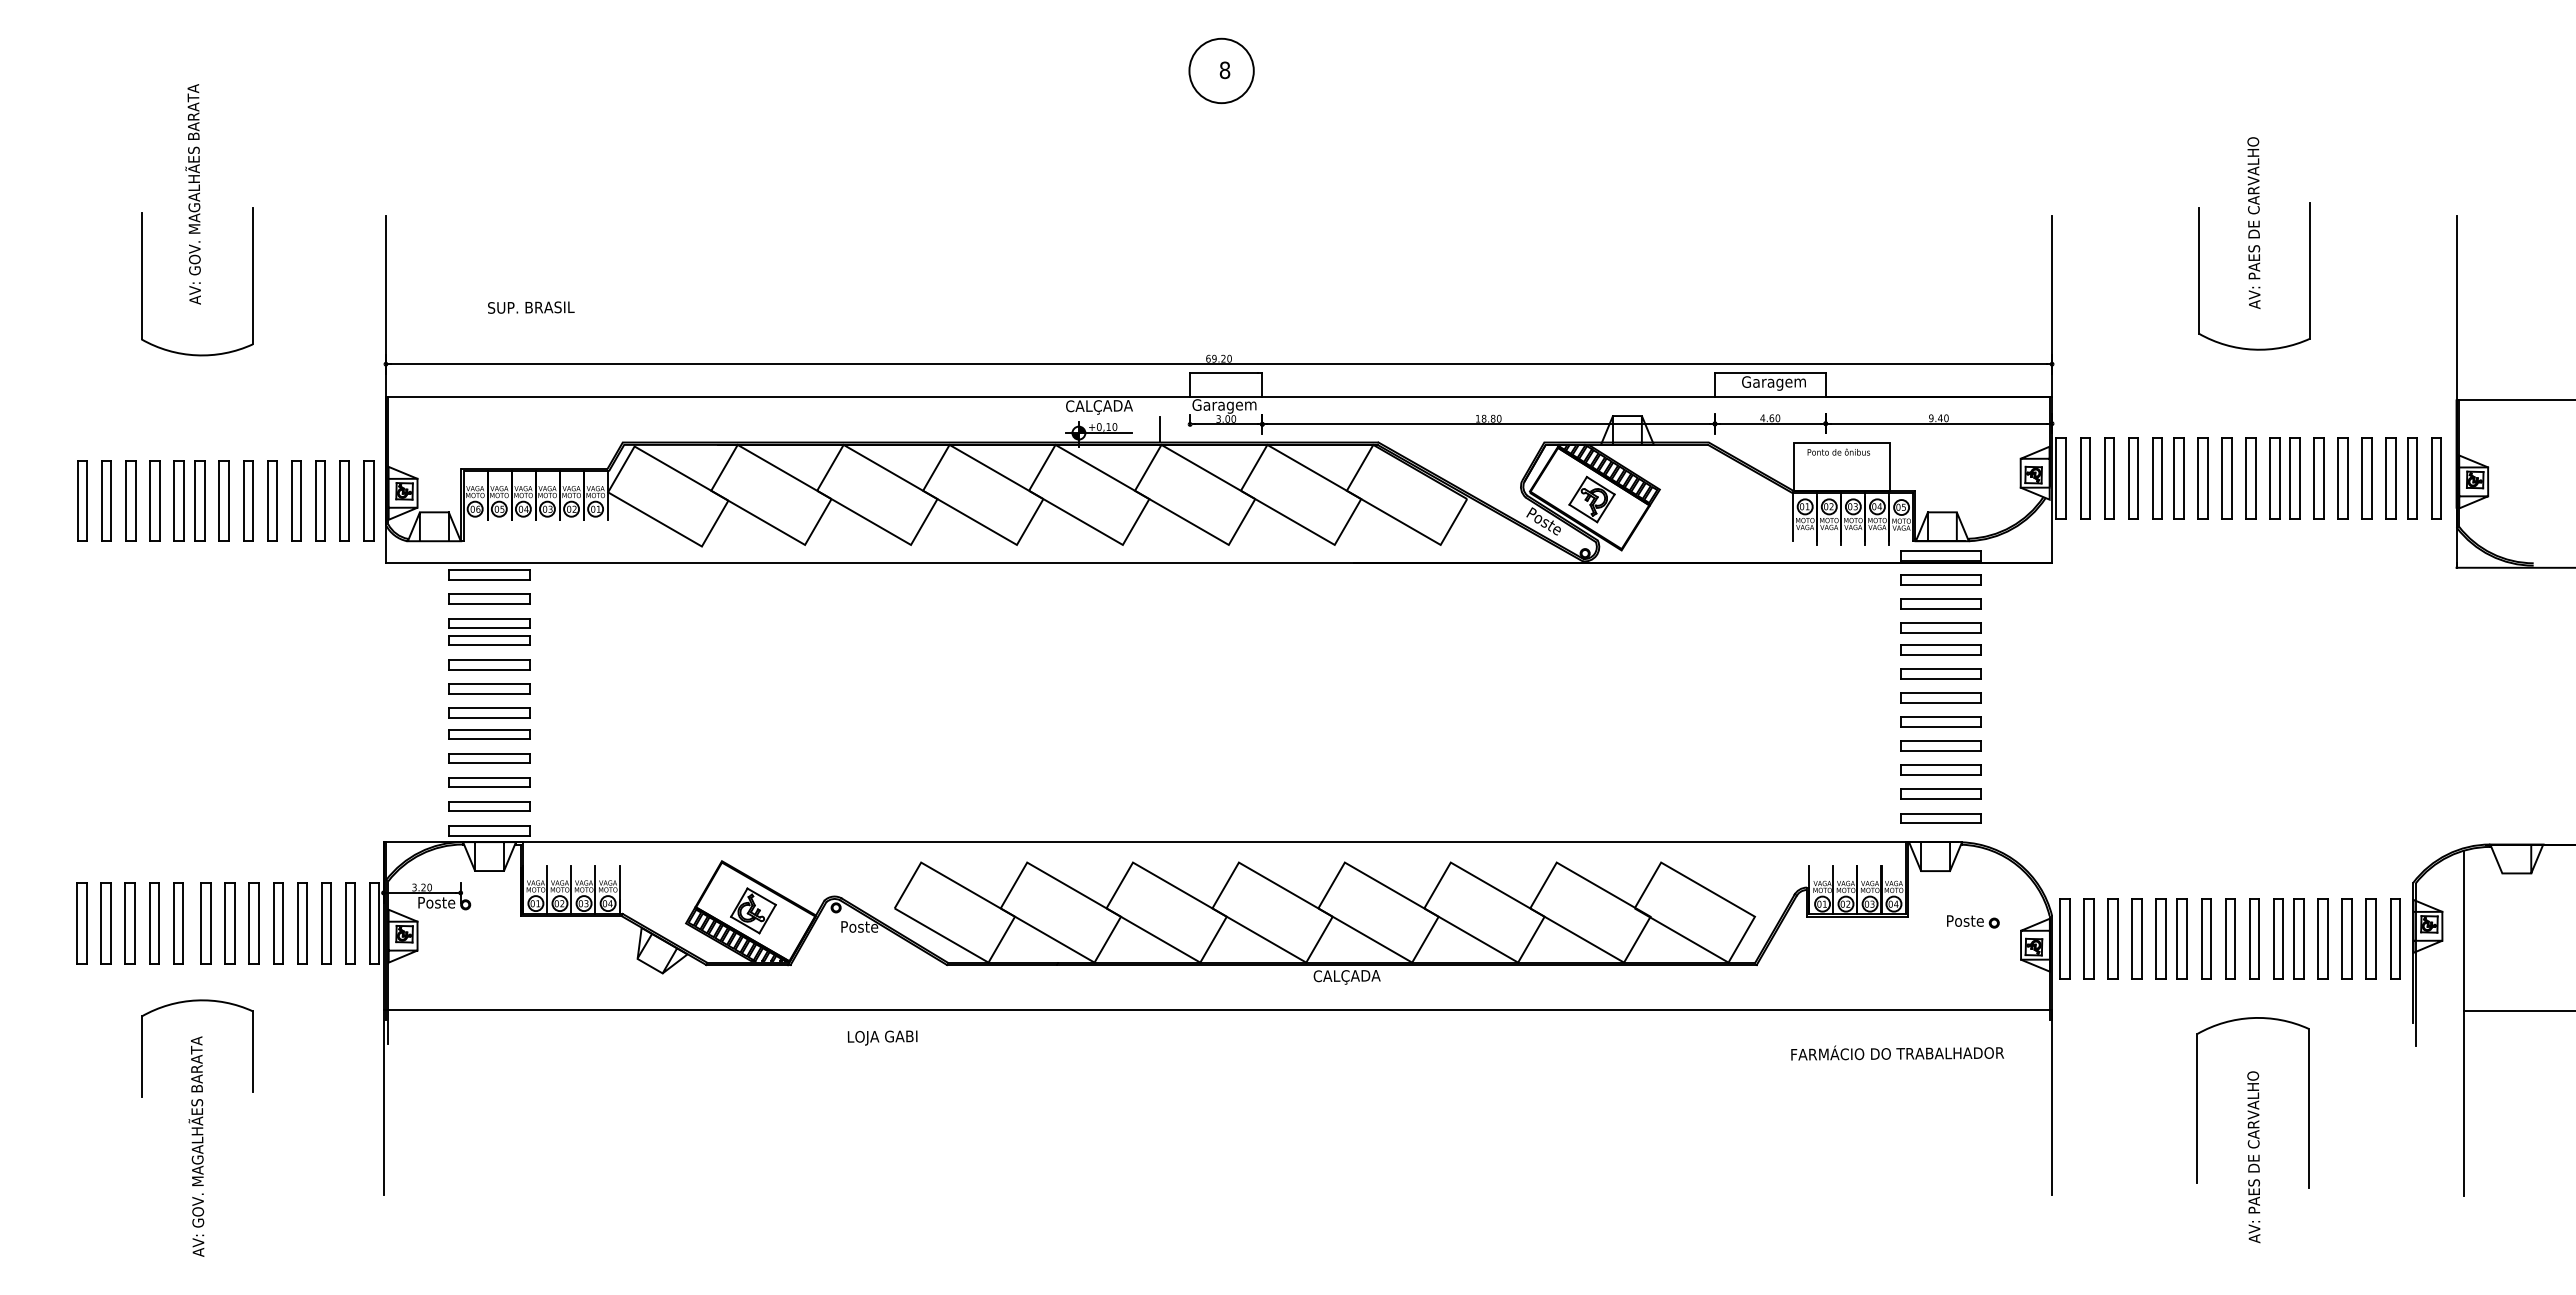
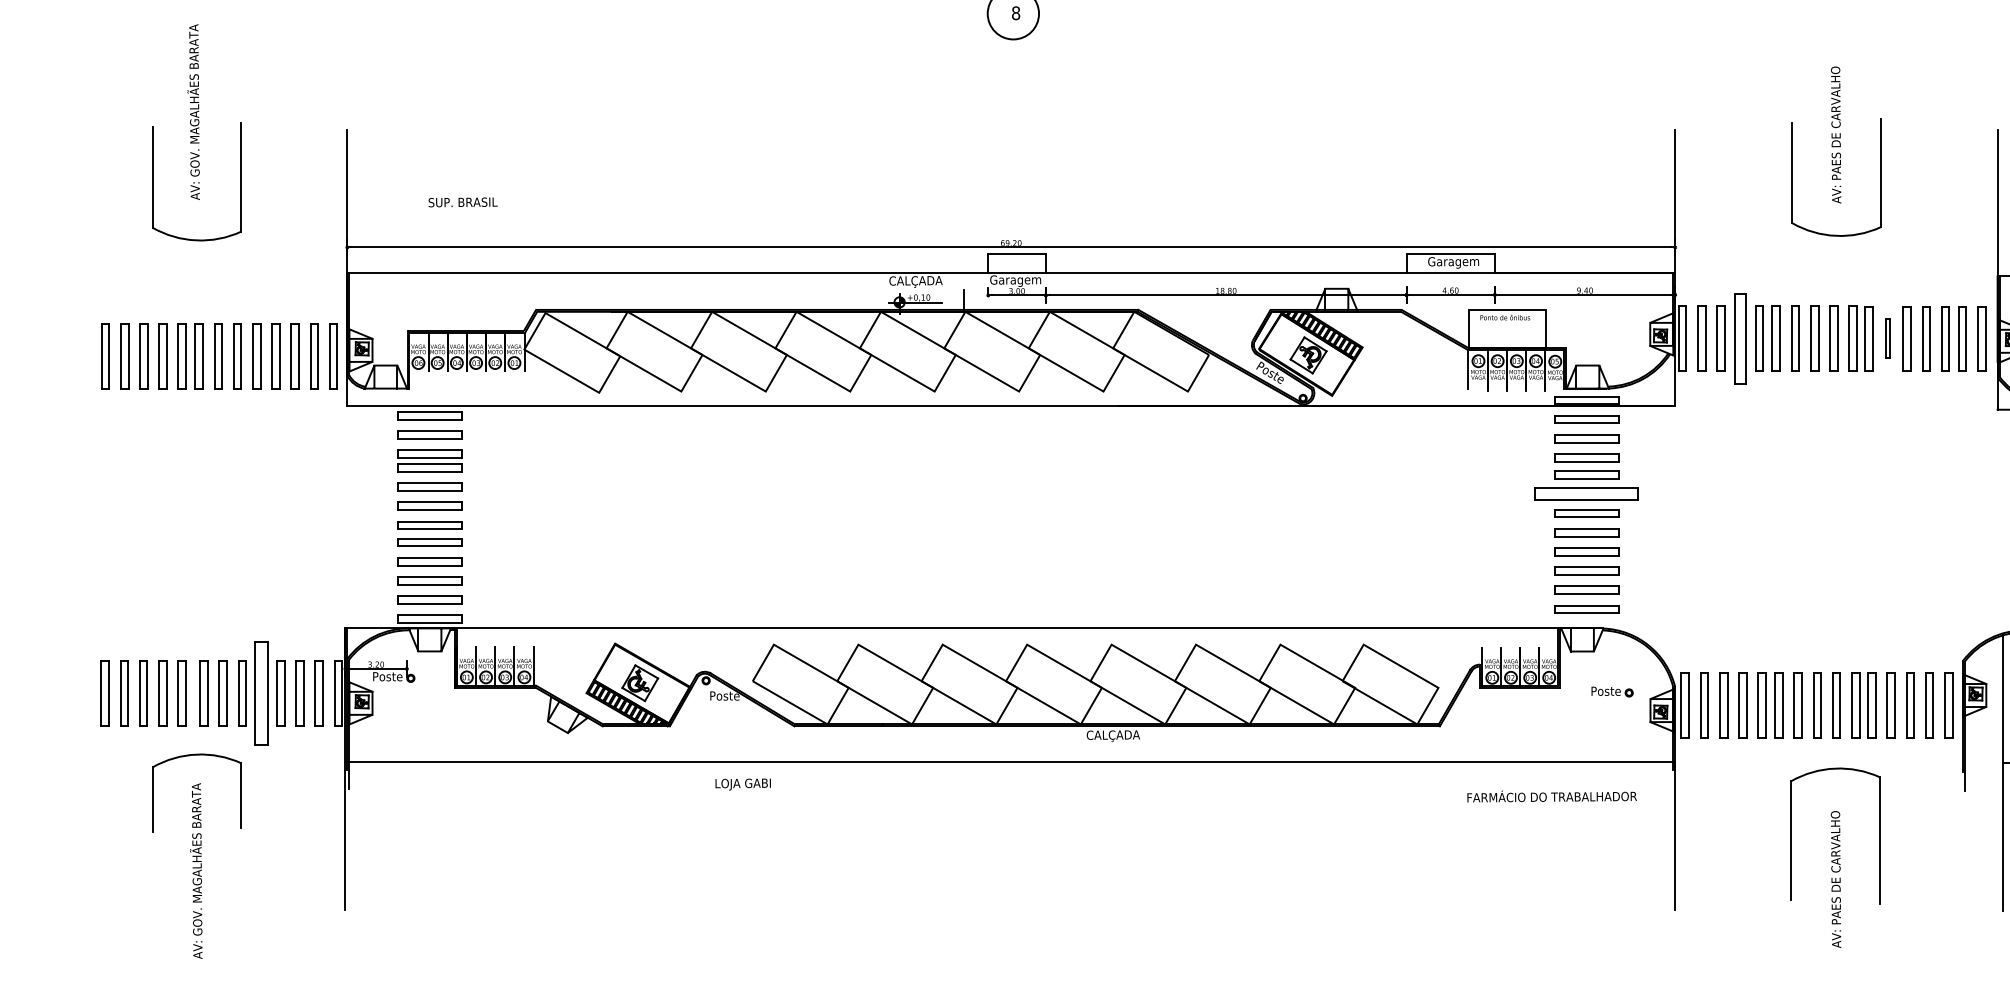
part: (2133, 478) -> (1740, 338), size x1.4
part: (2318, 478) -> (1887, 338), size x0.6
part: (1940, 673) -> (1586, 494), size x1.6
part: (278, 923) -> (261, 693), size x1.6

